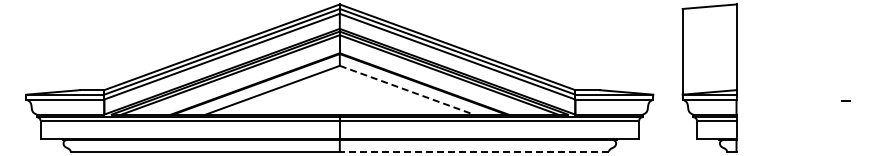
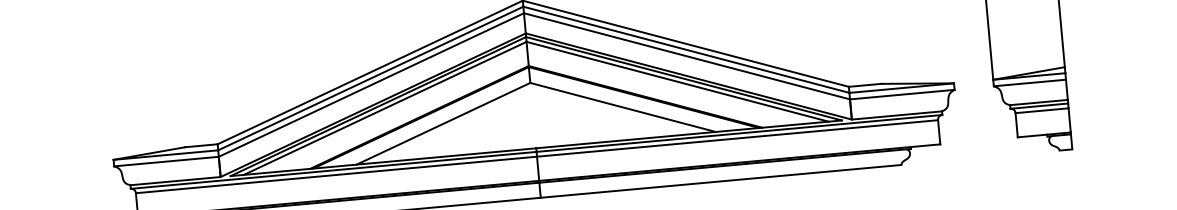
line: (407, 90) -> (623, 107), dashed -> solid
line: (474, 151) -> (721, 181), dashed -> solid

